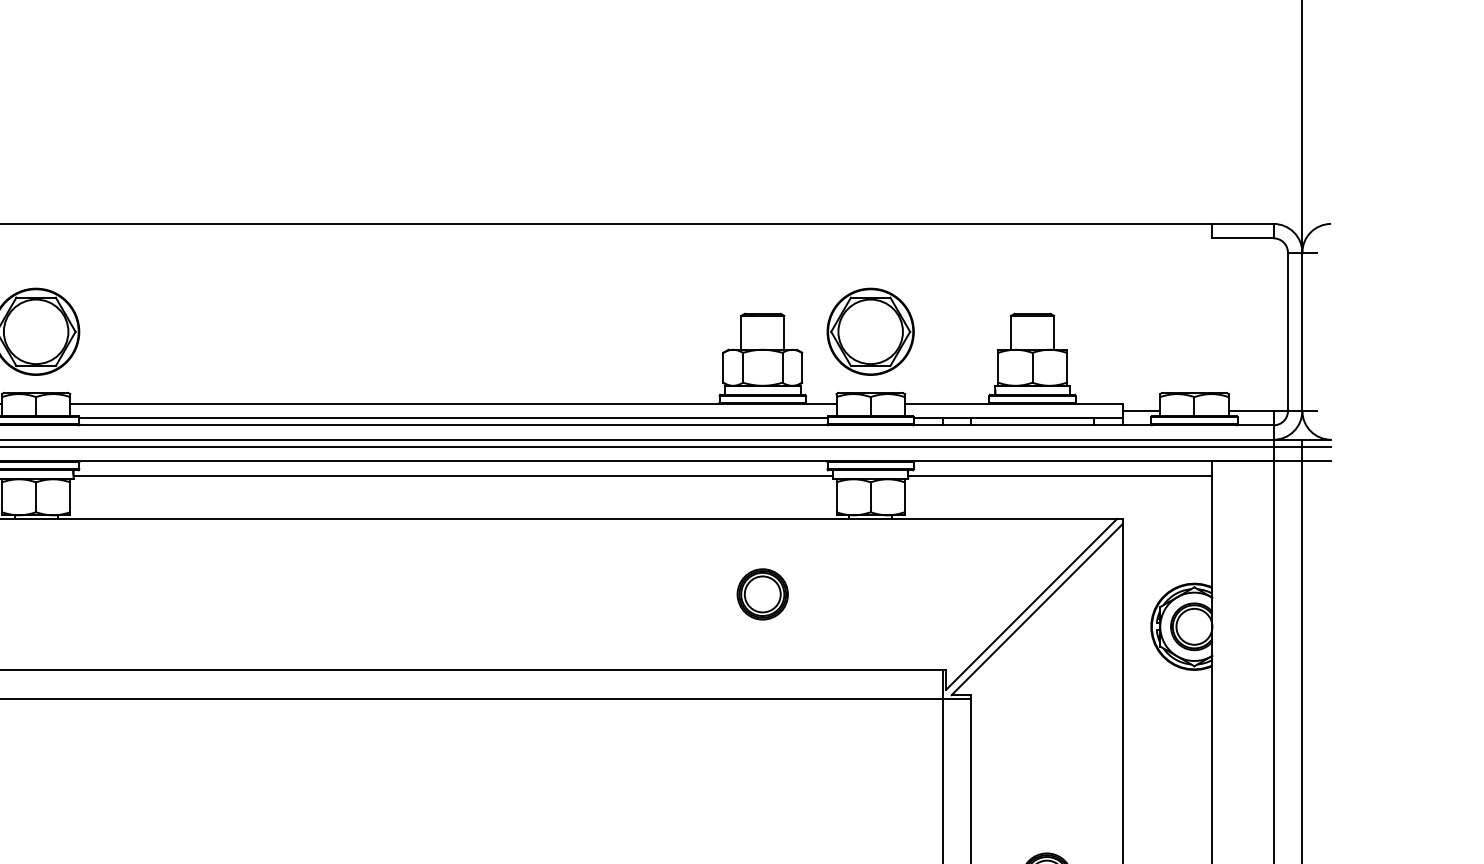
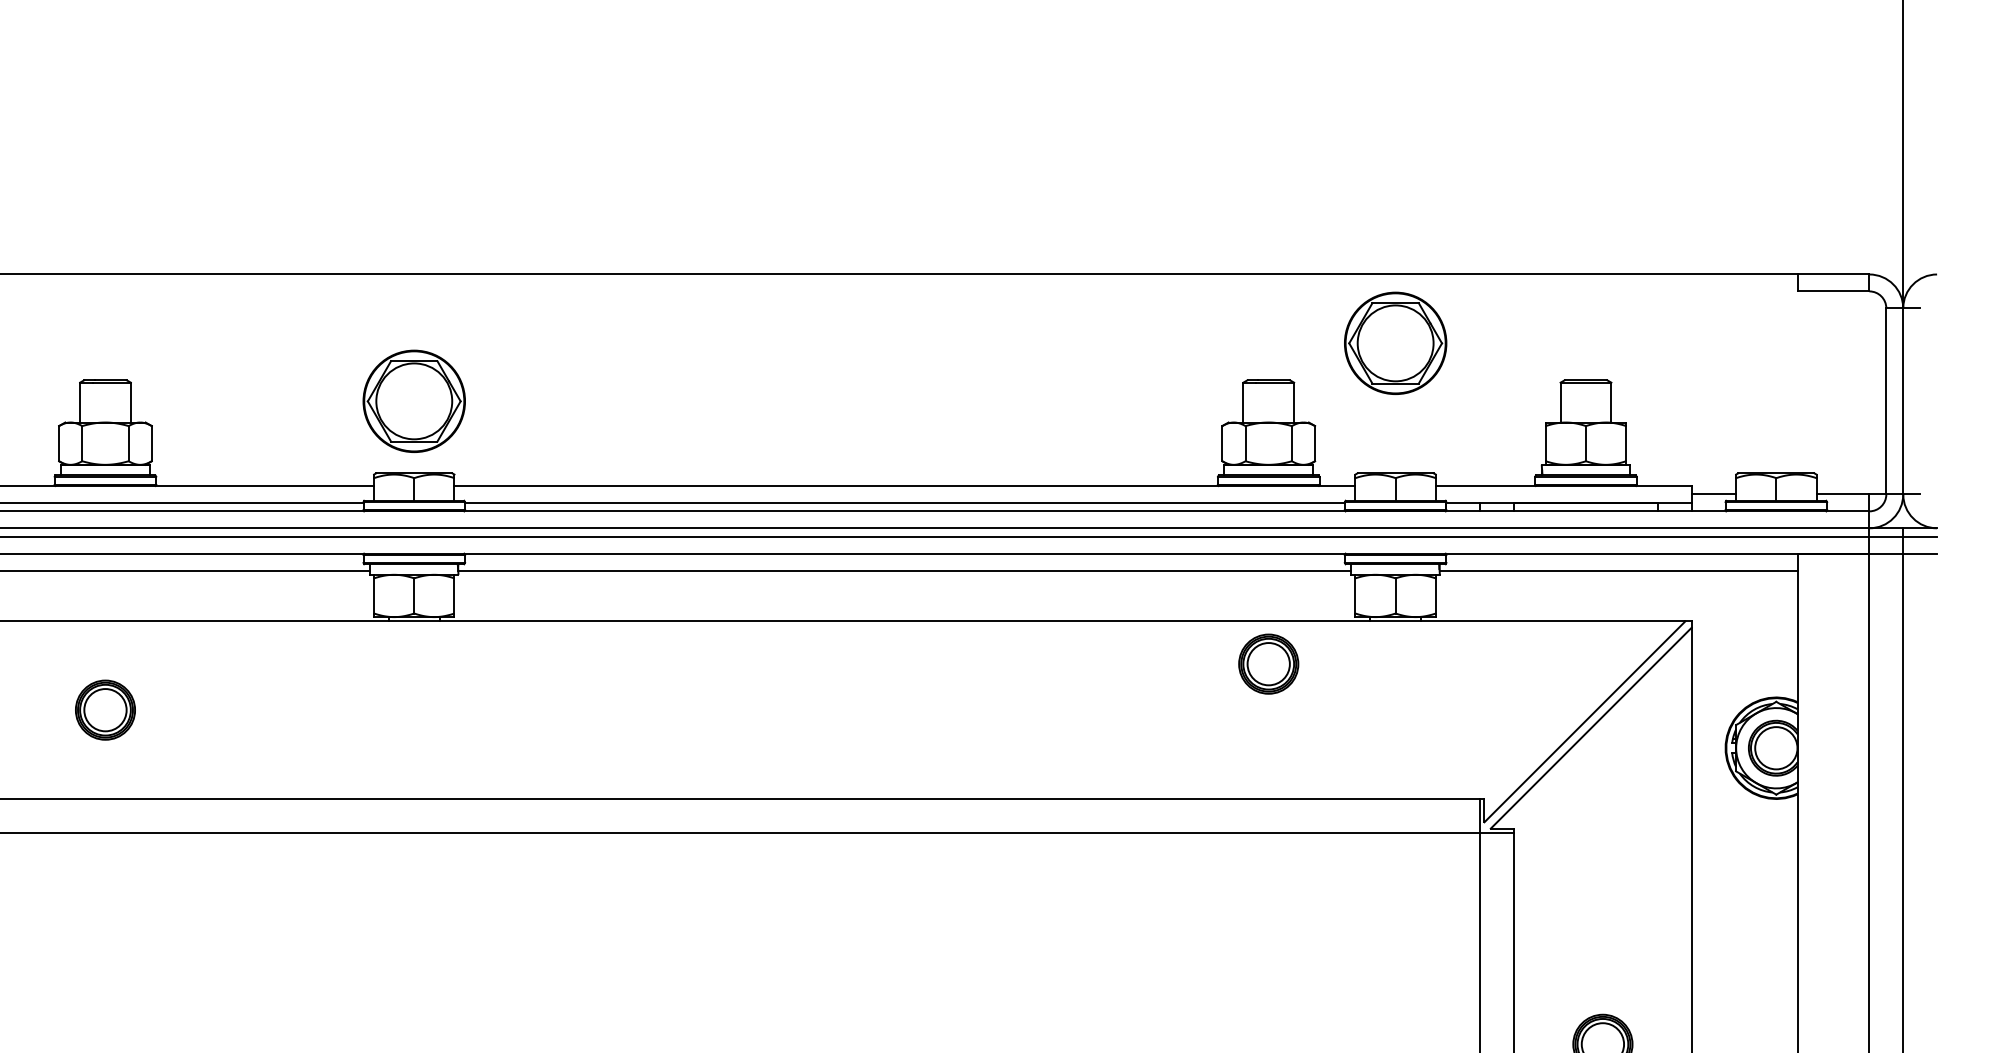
part: (870, 331) -> (1395, 342), moved
part: (762, 593) -> (1268, 663), moved

